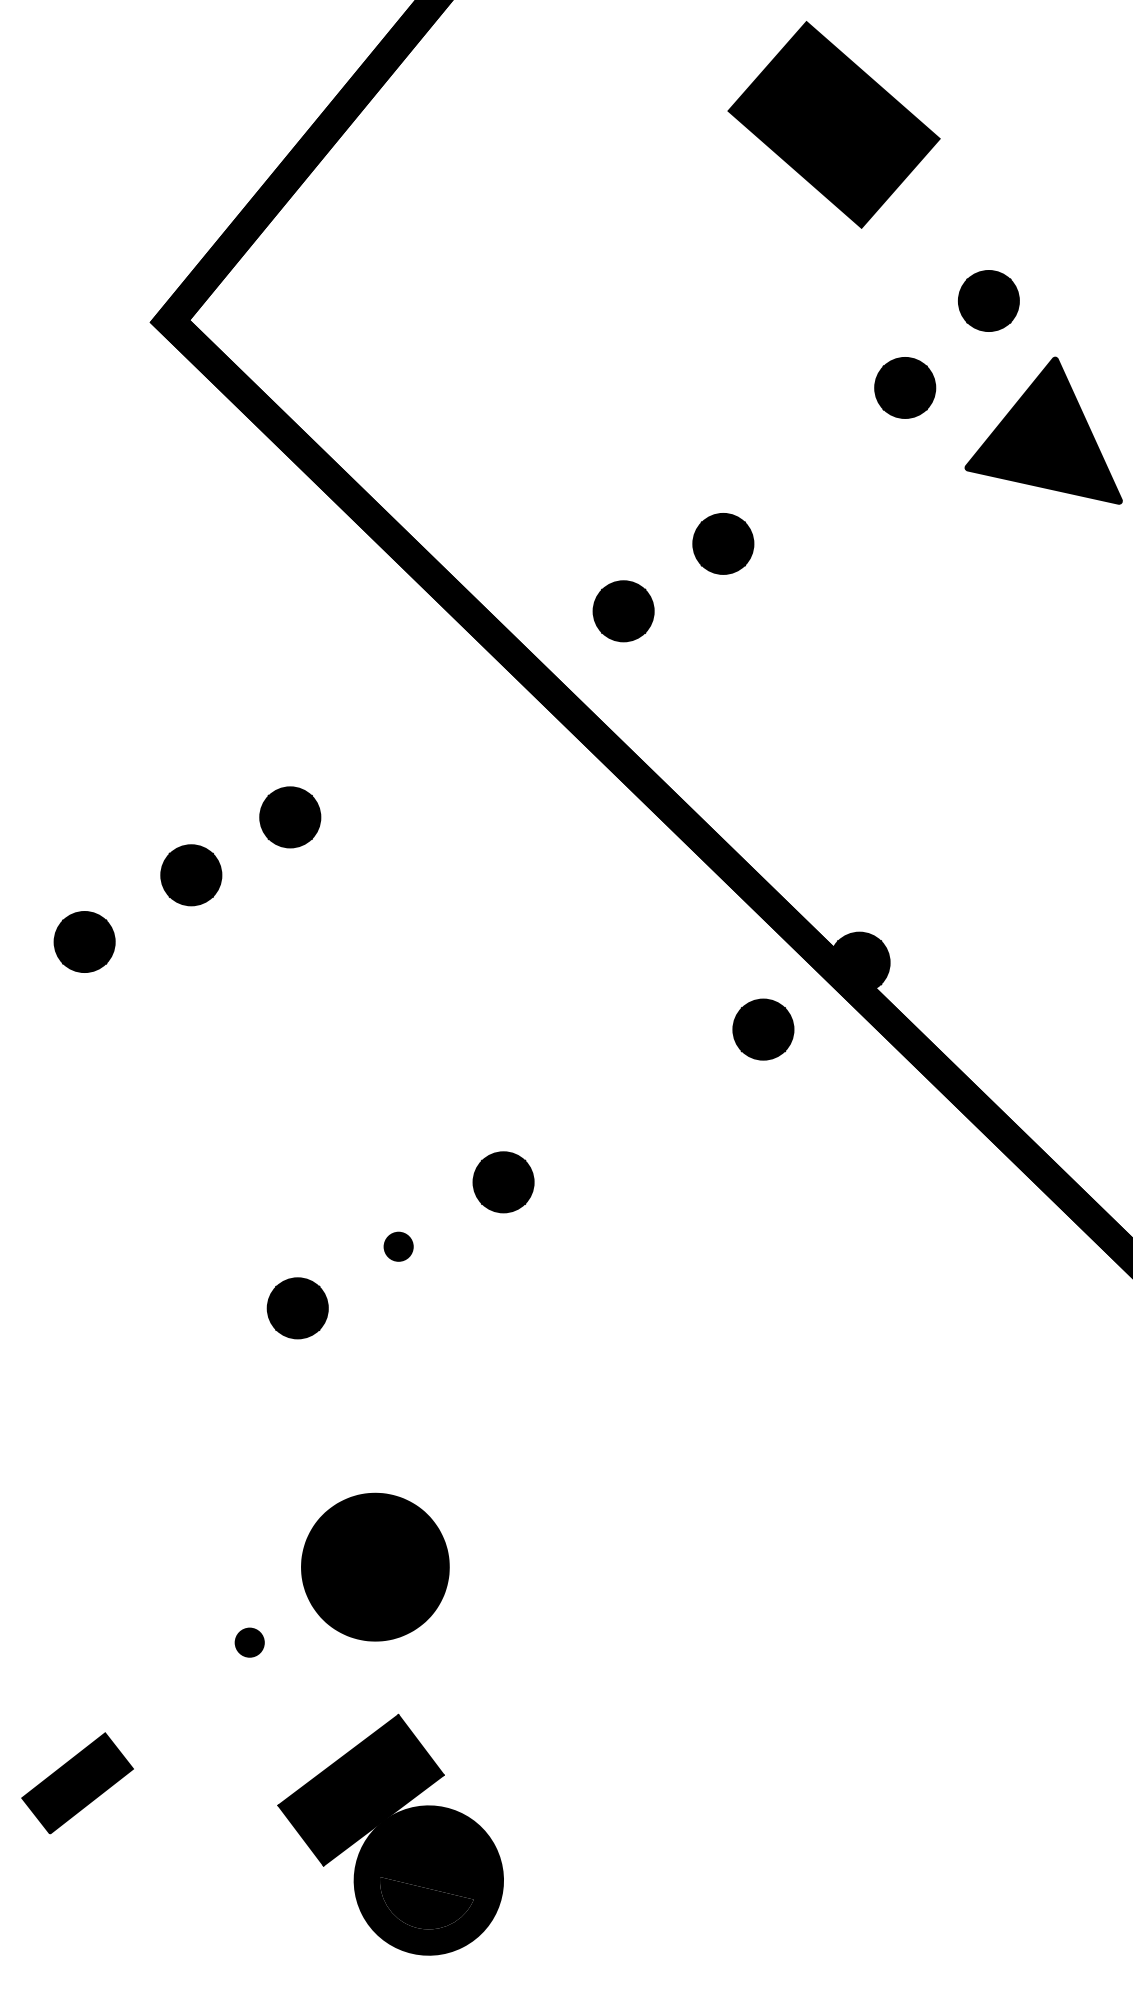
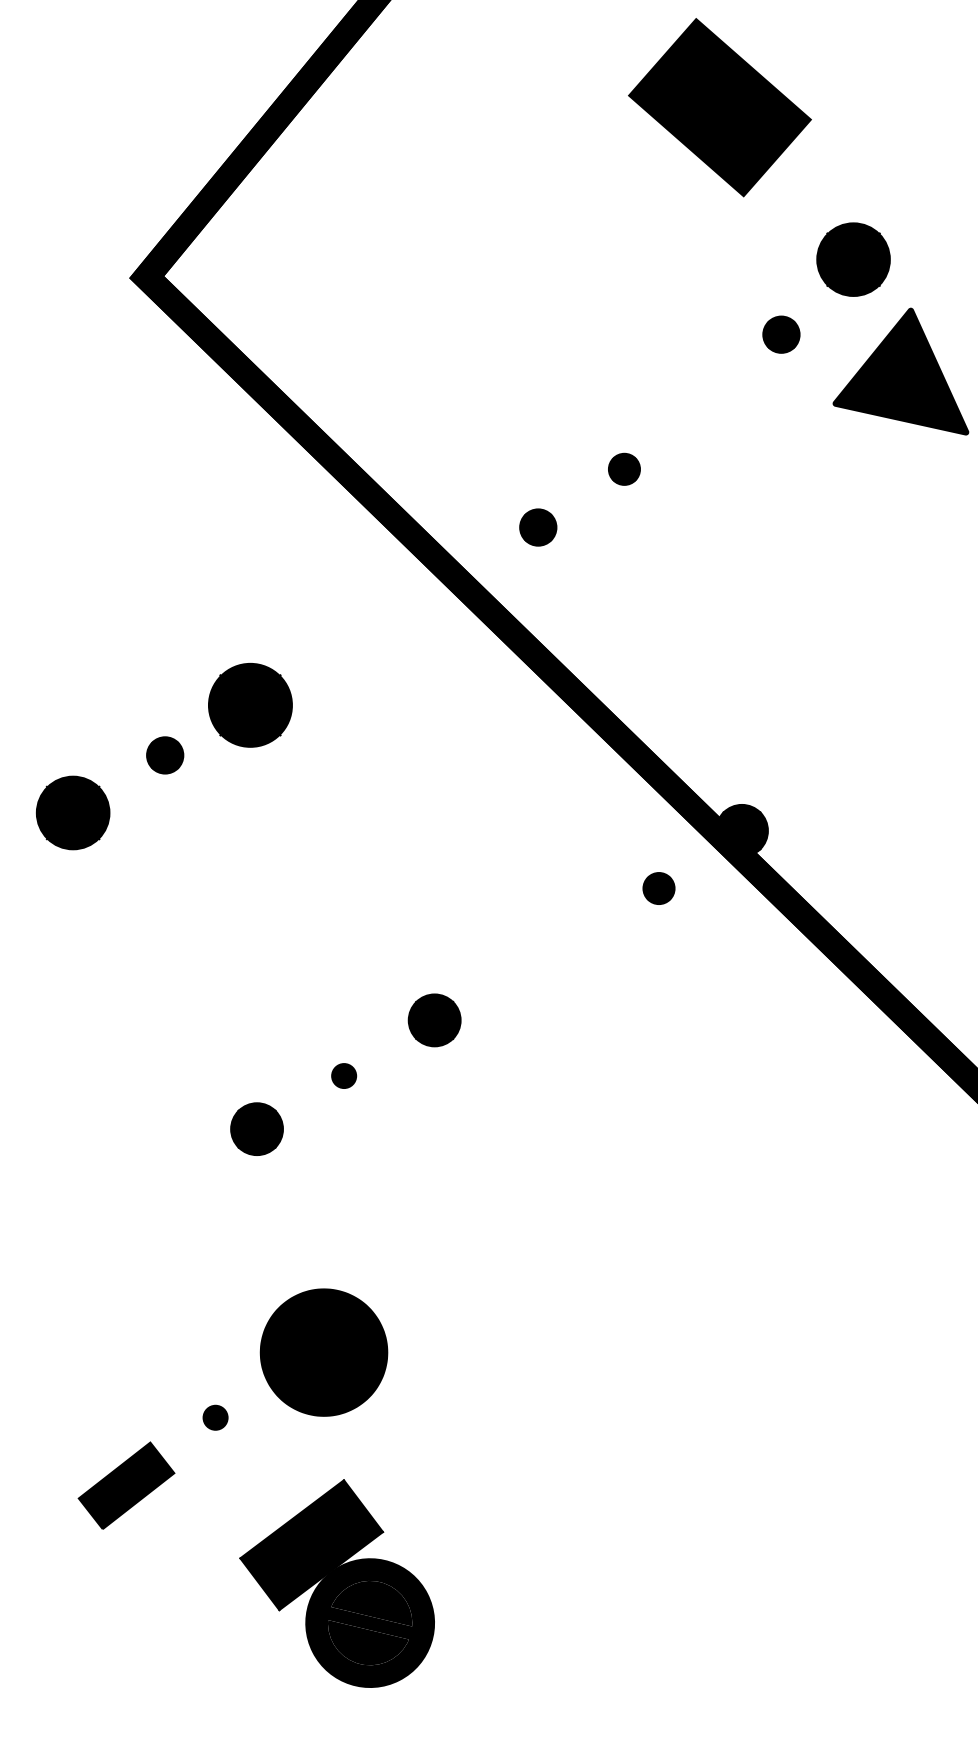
part: (988, 300) -> (853, 259), size x1.4
part: (905, 387) -> (781, 334), size x0.7
part: (723, 543) -> (624, 468), size x0.6
part: (623, 611) -> (538, 527), size x0.7
part: (290, 817) -> (250, 705), size x1.6
part: (191, 875) -> (165, 755), size x0.7
part: (84, 941) -> (72, 812), size x1.4
part: (763, 1029) -> (659, 888), size x0.6
part: (77, 1783) -> (126, 1485), moved

